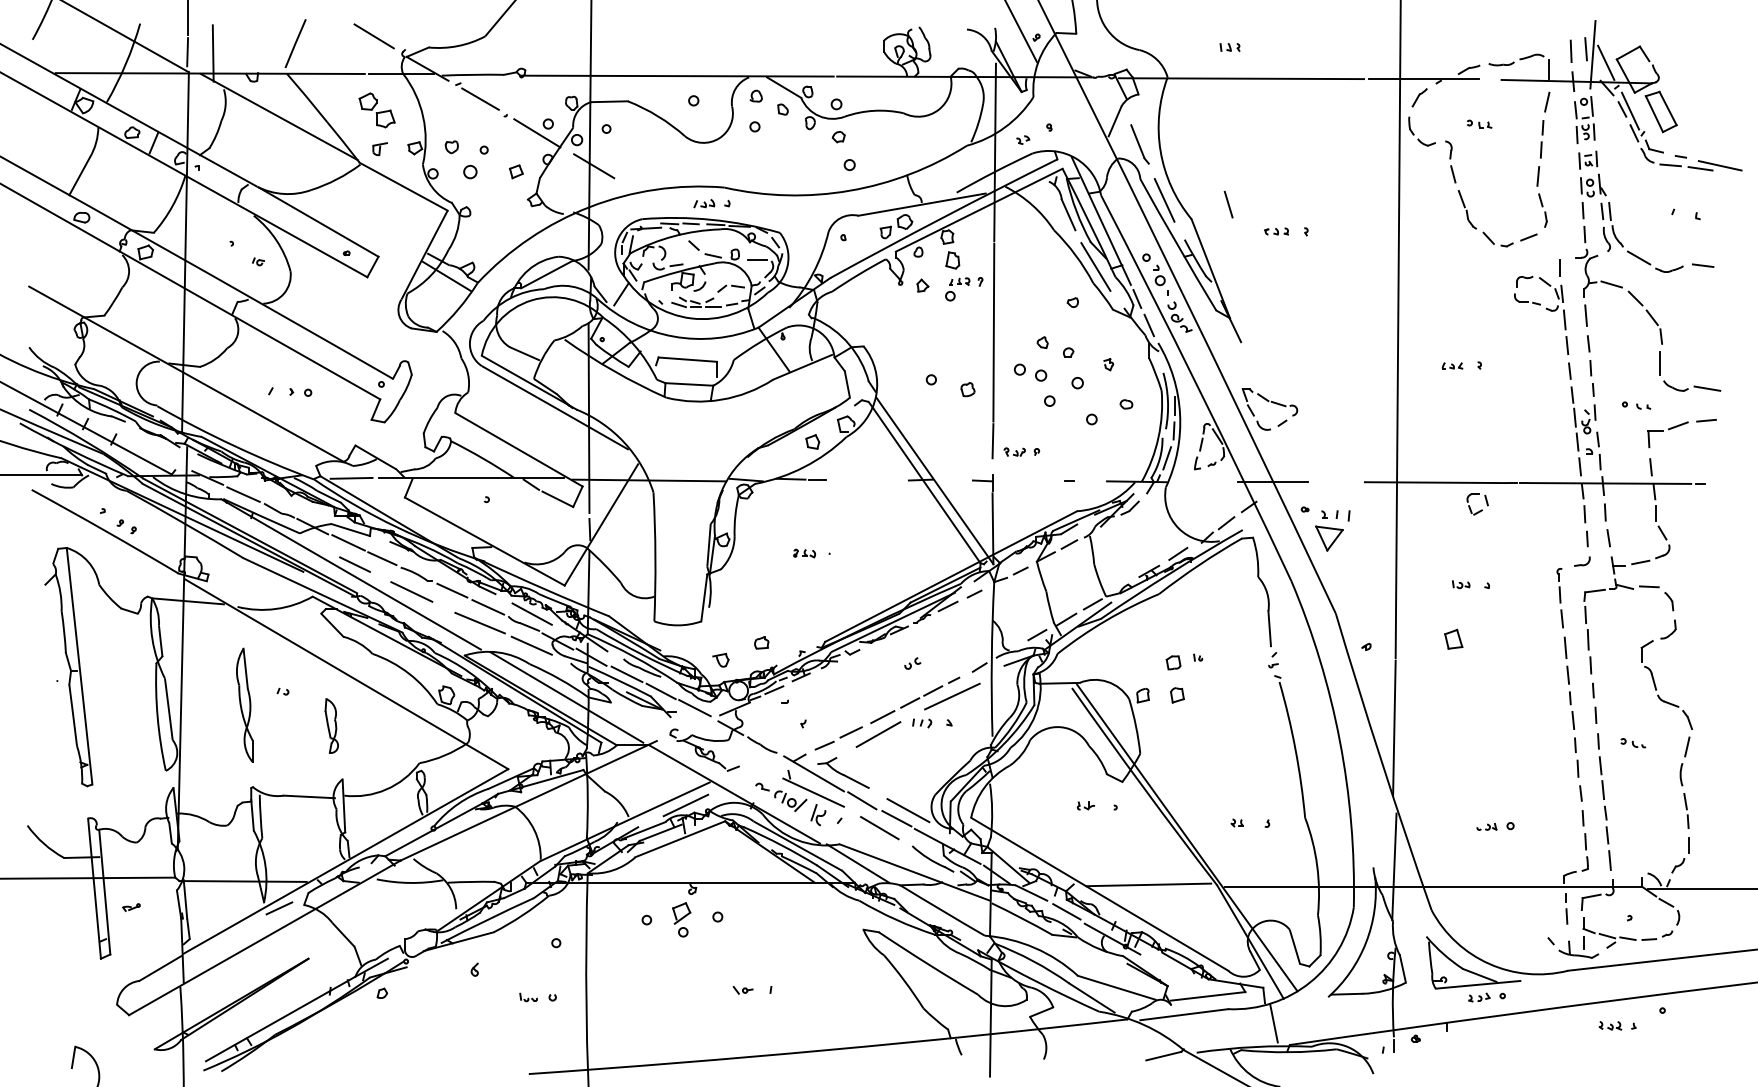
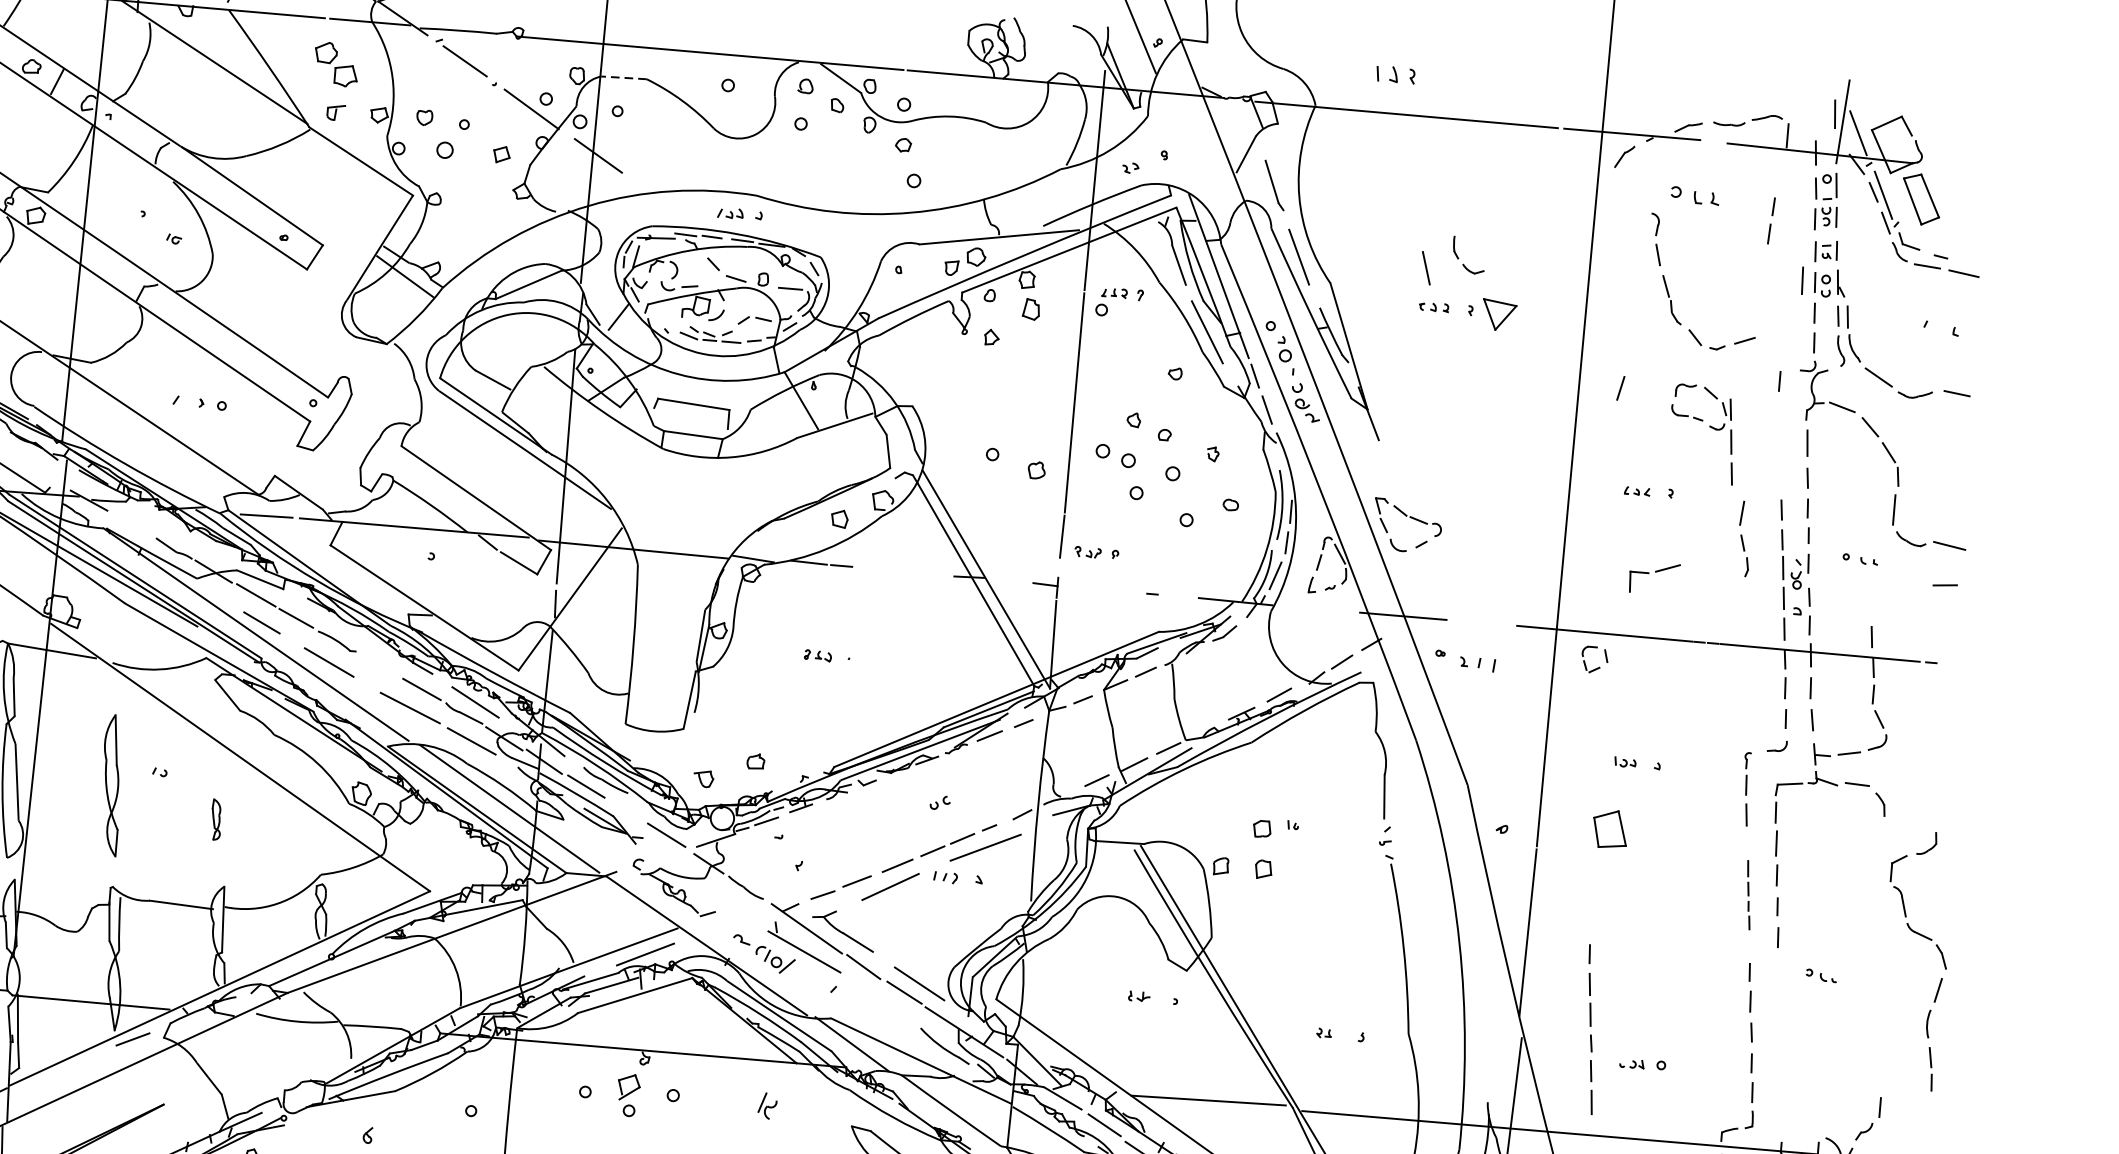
part: (1229, 47) -> (1395, 75), size x1.6
line: (1570, 50) -> (1801, 279), moved
line: (609, 101) -> (624, 77), solid -> dashed
line: (1547, 101) -> (1621, 387), moved
part: (1479, 123) -> (1695, 194), size x1.6
part: (1414, 134) -> (1459, 258), moved
line: (1719, 165) -> (1987, 271), removed
part: (1541, 196) -> (1744, 538), moved
line: (1228, 204) -> (1426, 268), moved
part: (964, 289) -> (1119, 303), moved
part: (1545, 309) -> (1708, 427), moved
part: (1667, 434) -> (1653, 578), moved
line: (243, 494) -> (131, 524), removed
part: (1479, 510) -> (1596, 667), moved
part: (1329, 538) -> (1499, 315), moved
line: (452, 590) -> (379, 664), removed
part: (1453, 638) -> (1610, 827), size x1.6
part: (1569, 682) -> (1748, 894), size x0.6
line: (660, 691) -> (625, 811), removed
part: (1671, 705) -> (1923, 937), moved
part: (331, 725) -> (216, 819), size x0.6
part: (1604, 801) -> (1590, 1028), moved
part: (818, 815) -> (767, 1106), moved
line: (879, 828) -> (882, 1003), removed

